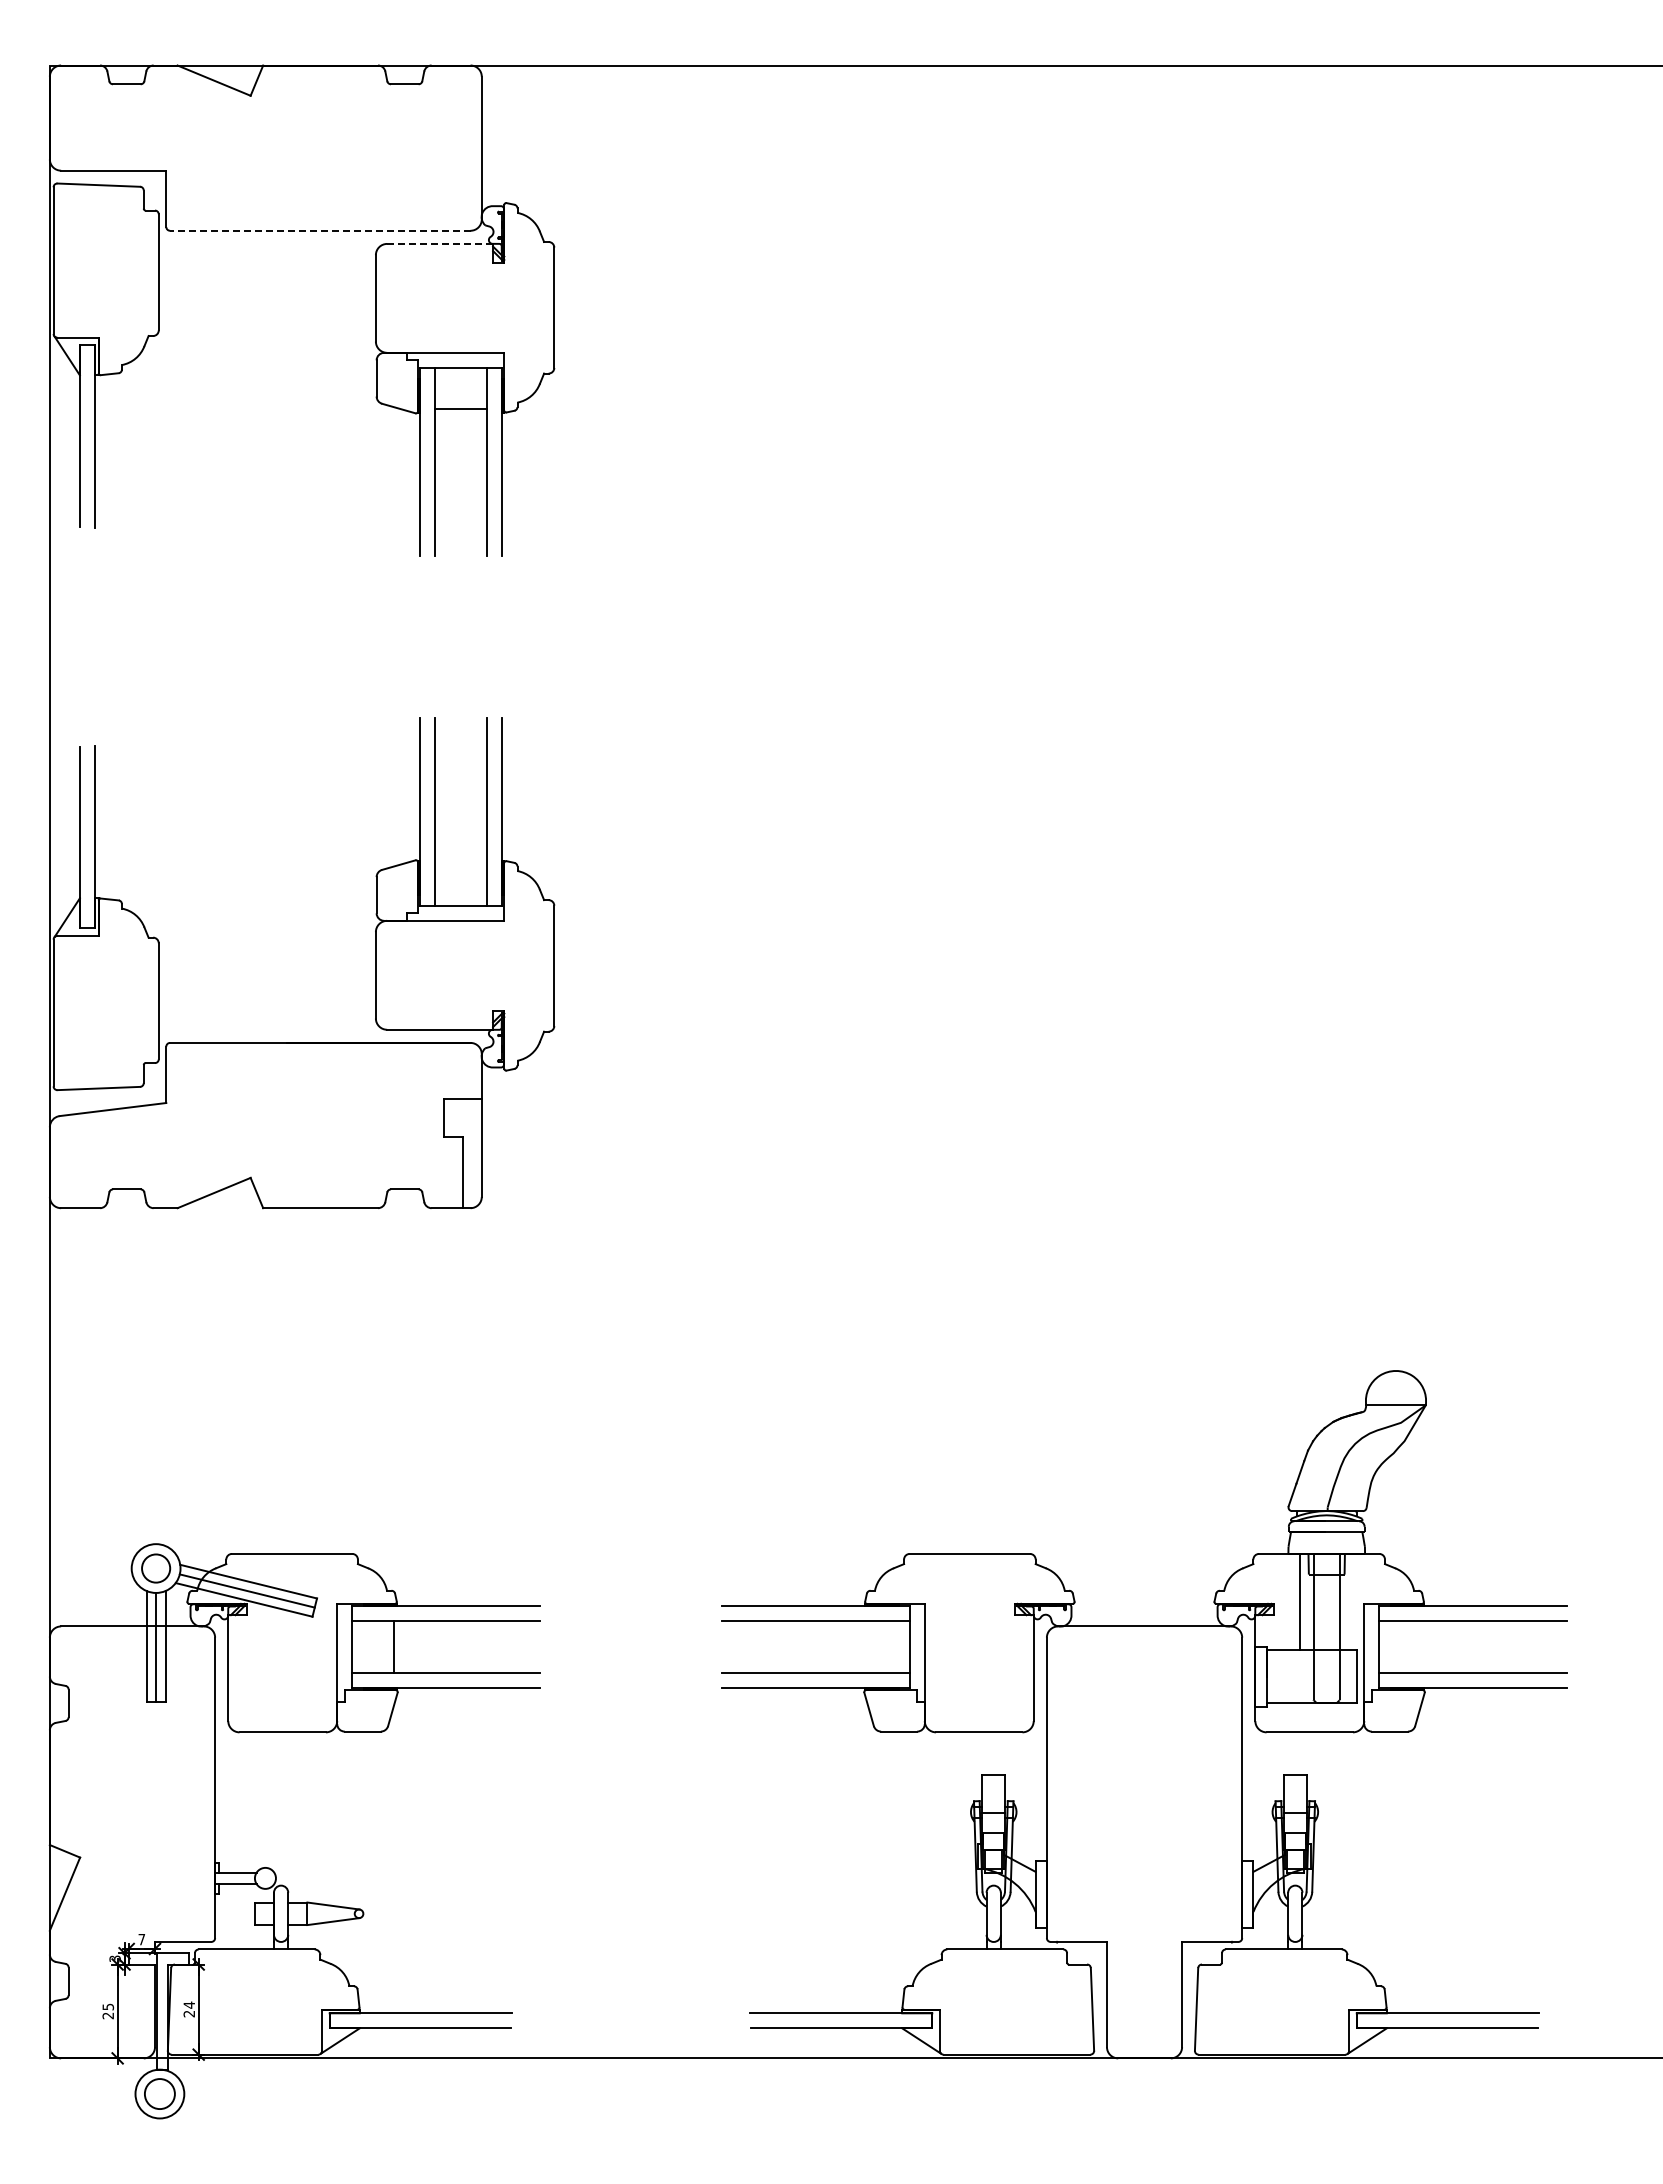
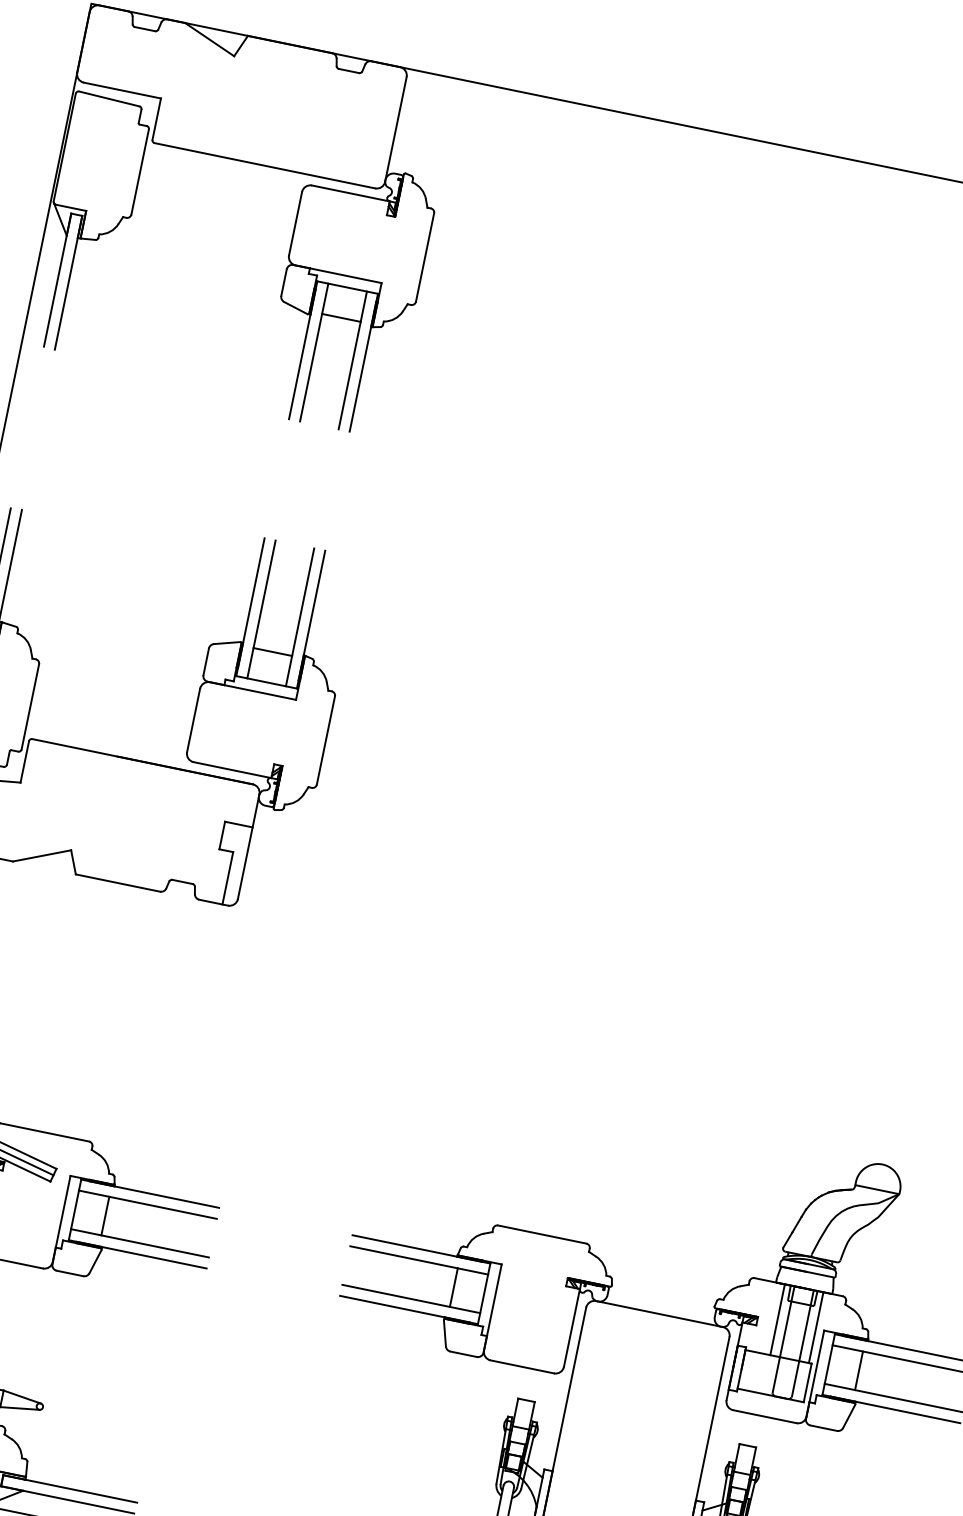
line: (319, 230) -> (264, 165), dashed -> solid
line: (440, 243) -> (351, 193), dashed -> solid
line: (460, 864) -> (272, 651), added
line: (1352, 1601) -> (815, 1327), added
line: (868, 1646) -> (453, 1287), added
line: (1420, 1646) -> (859, 1370), added

